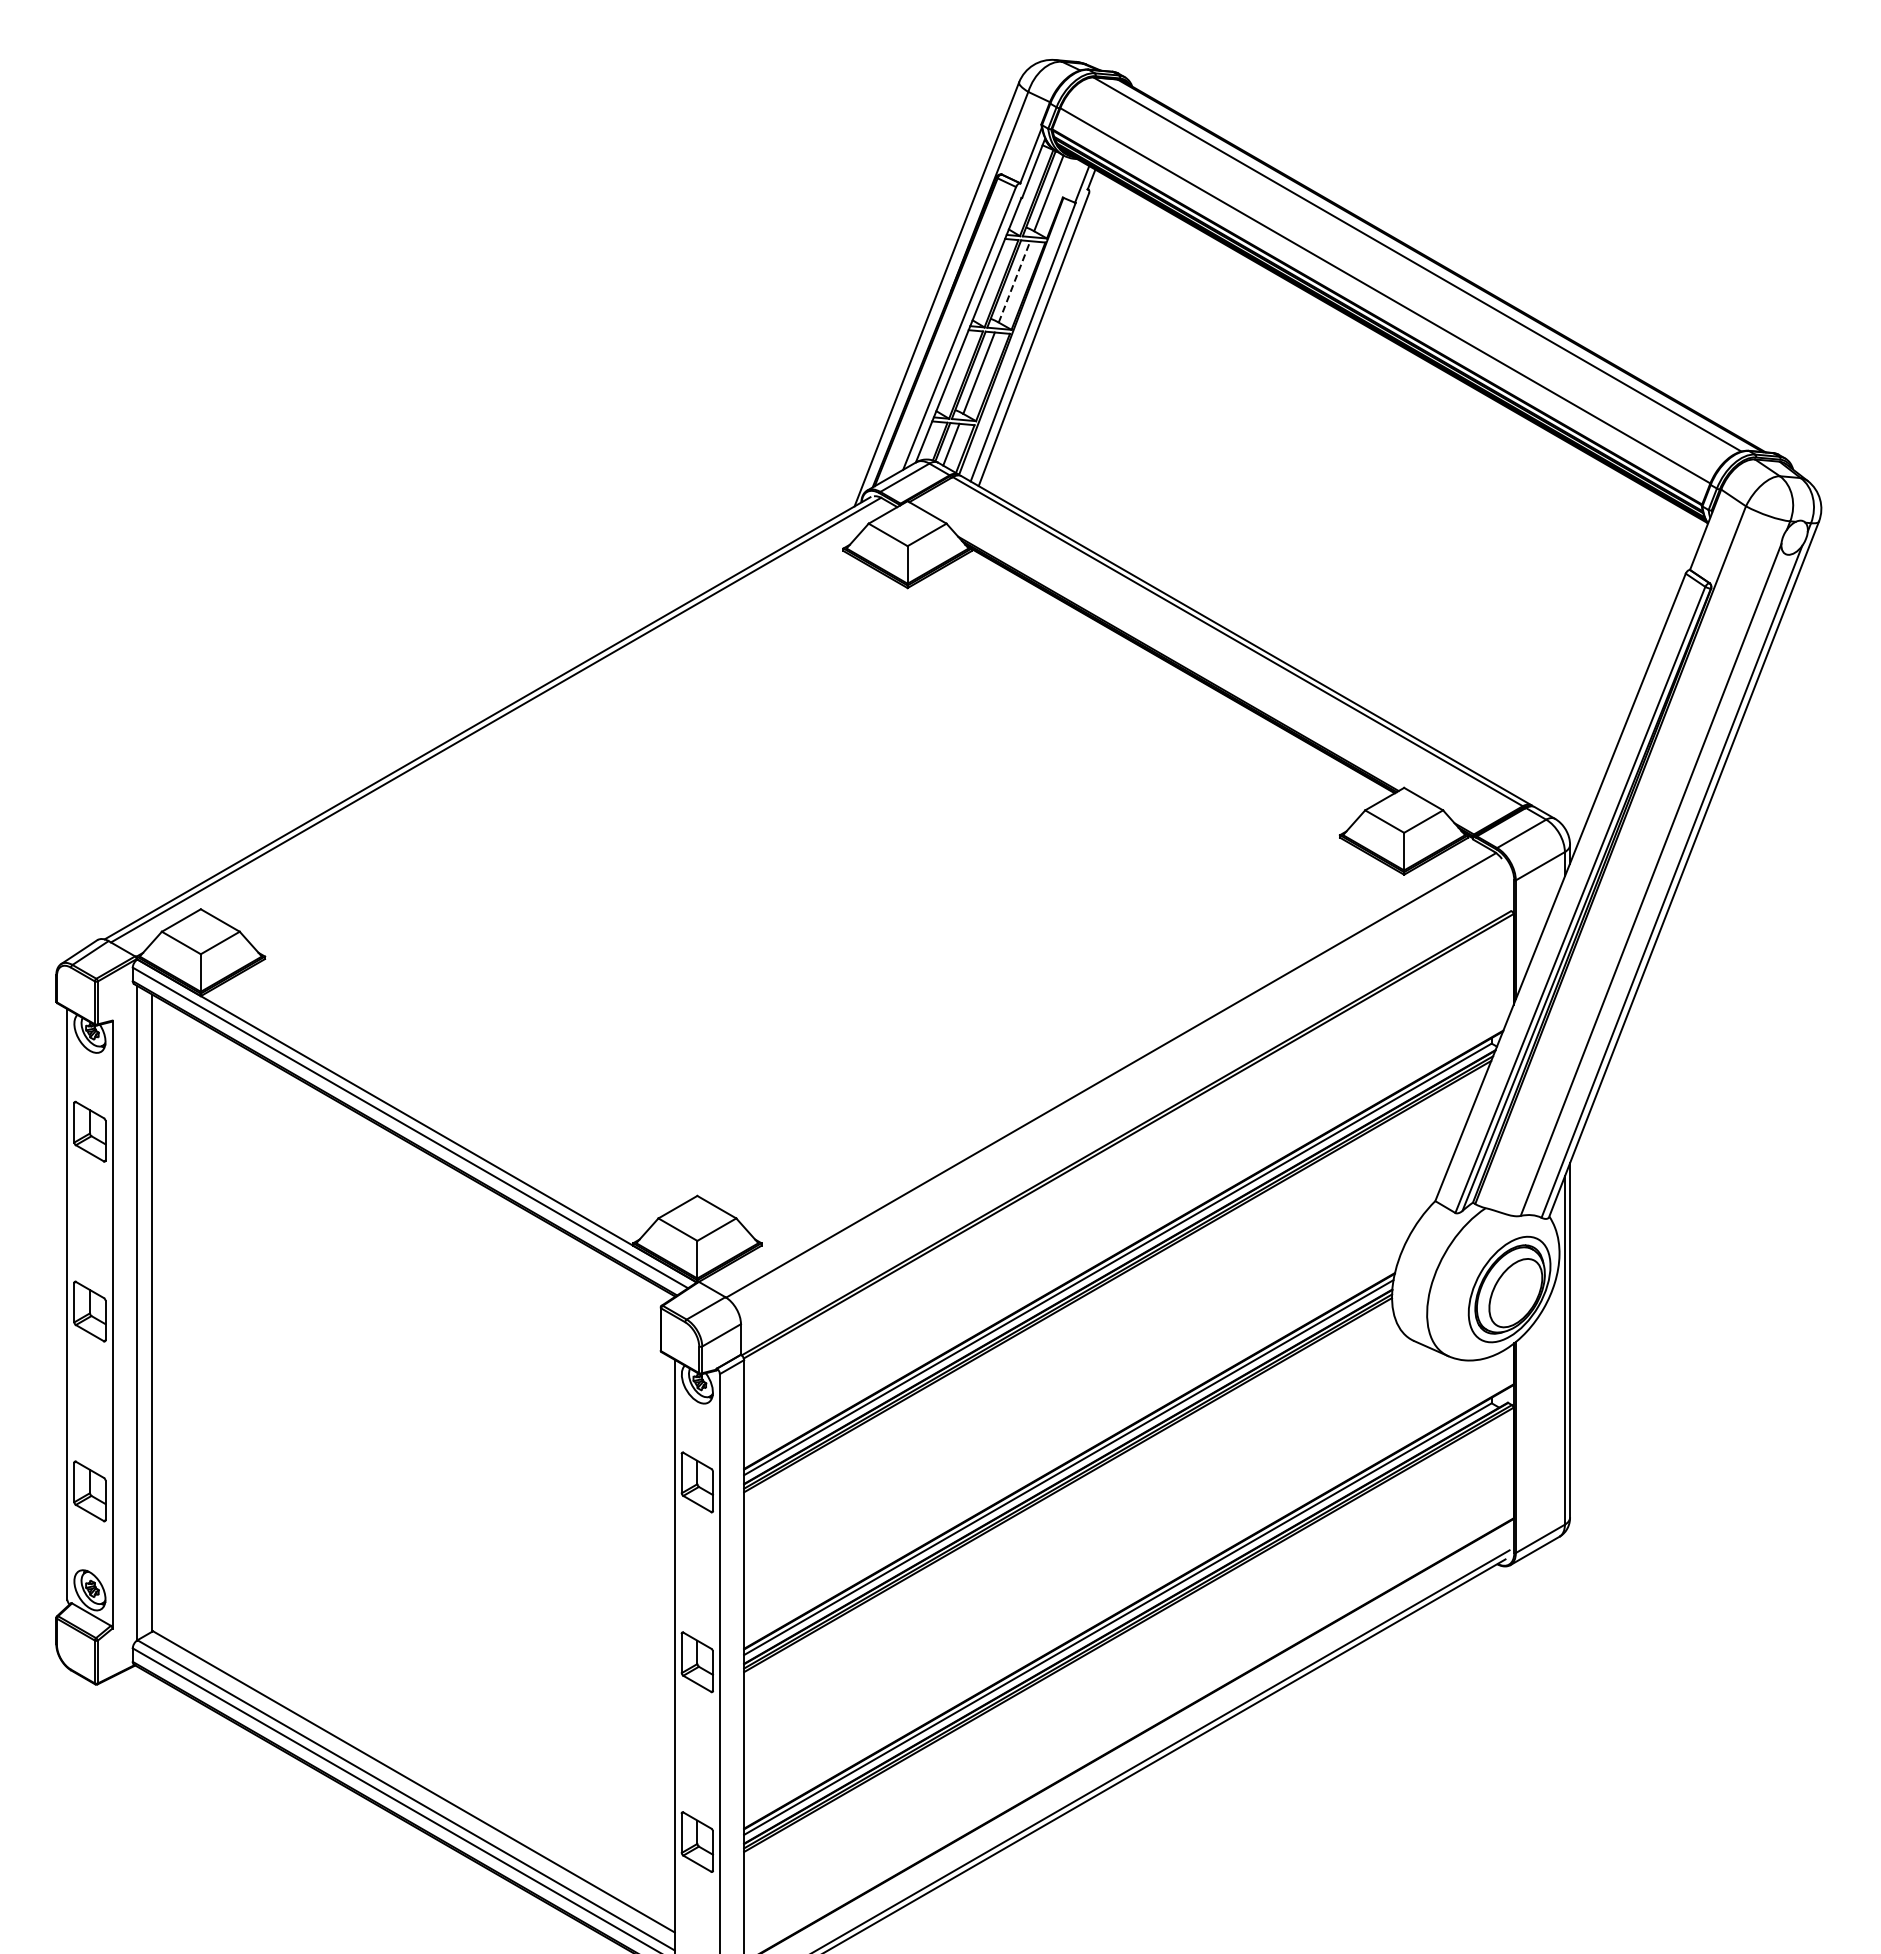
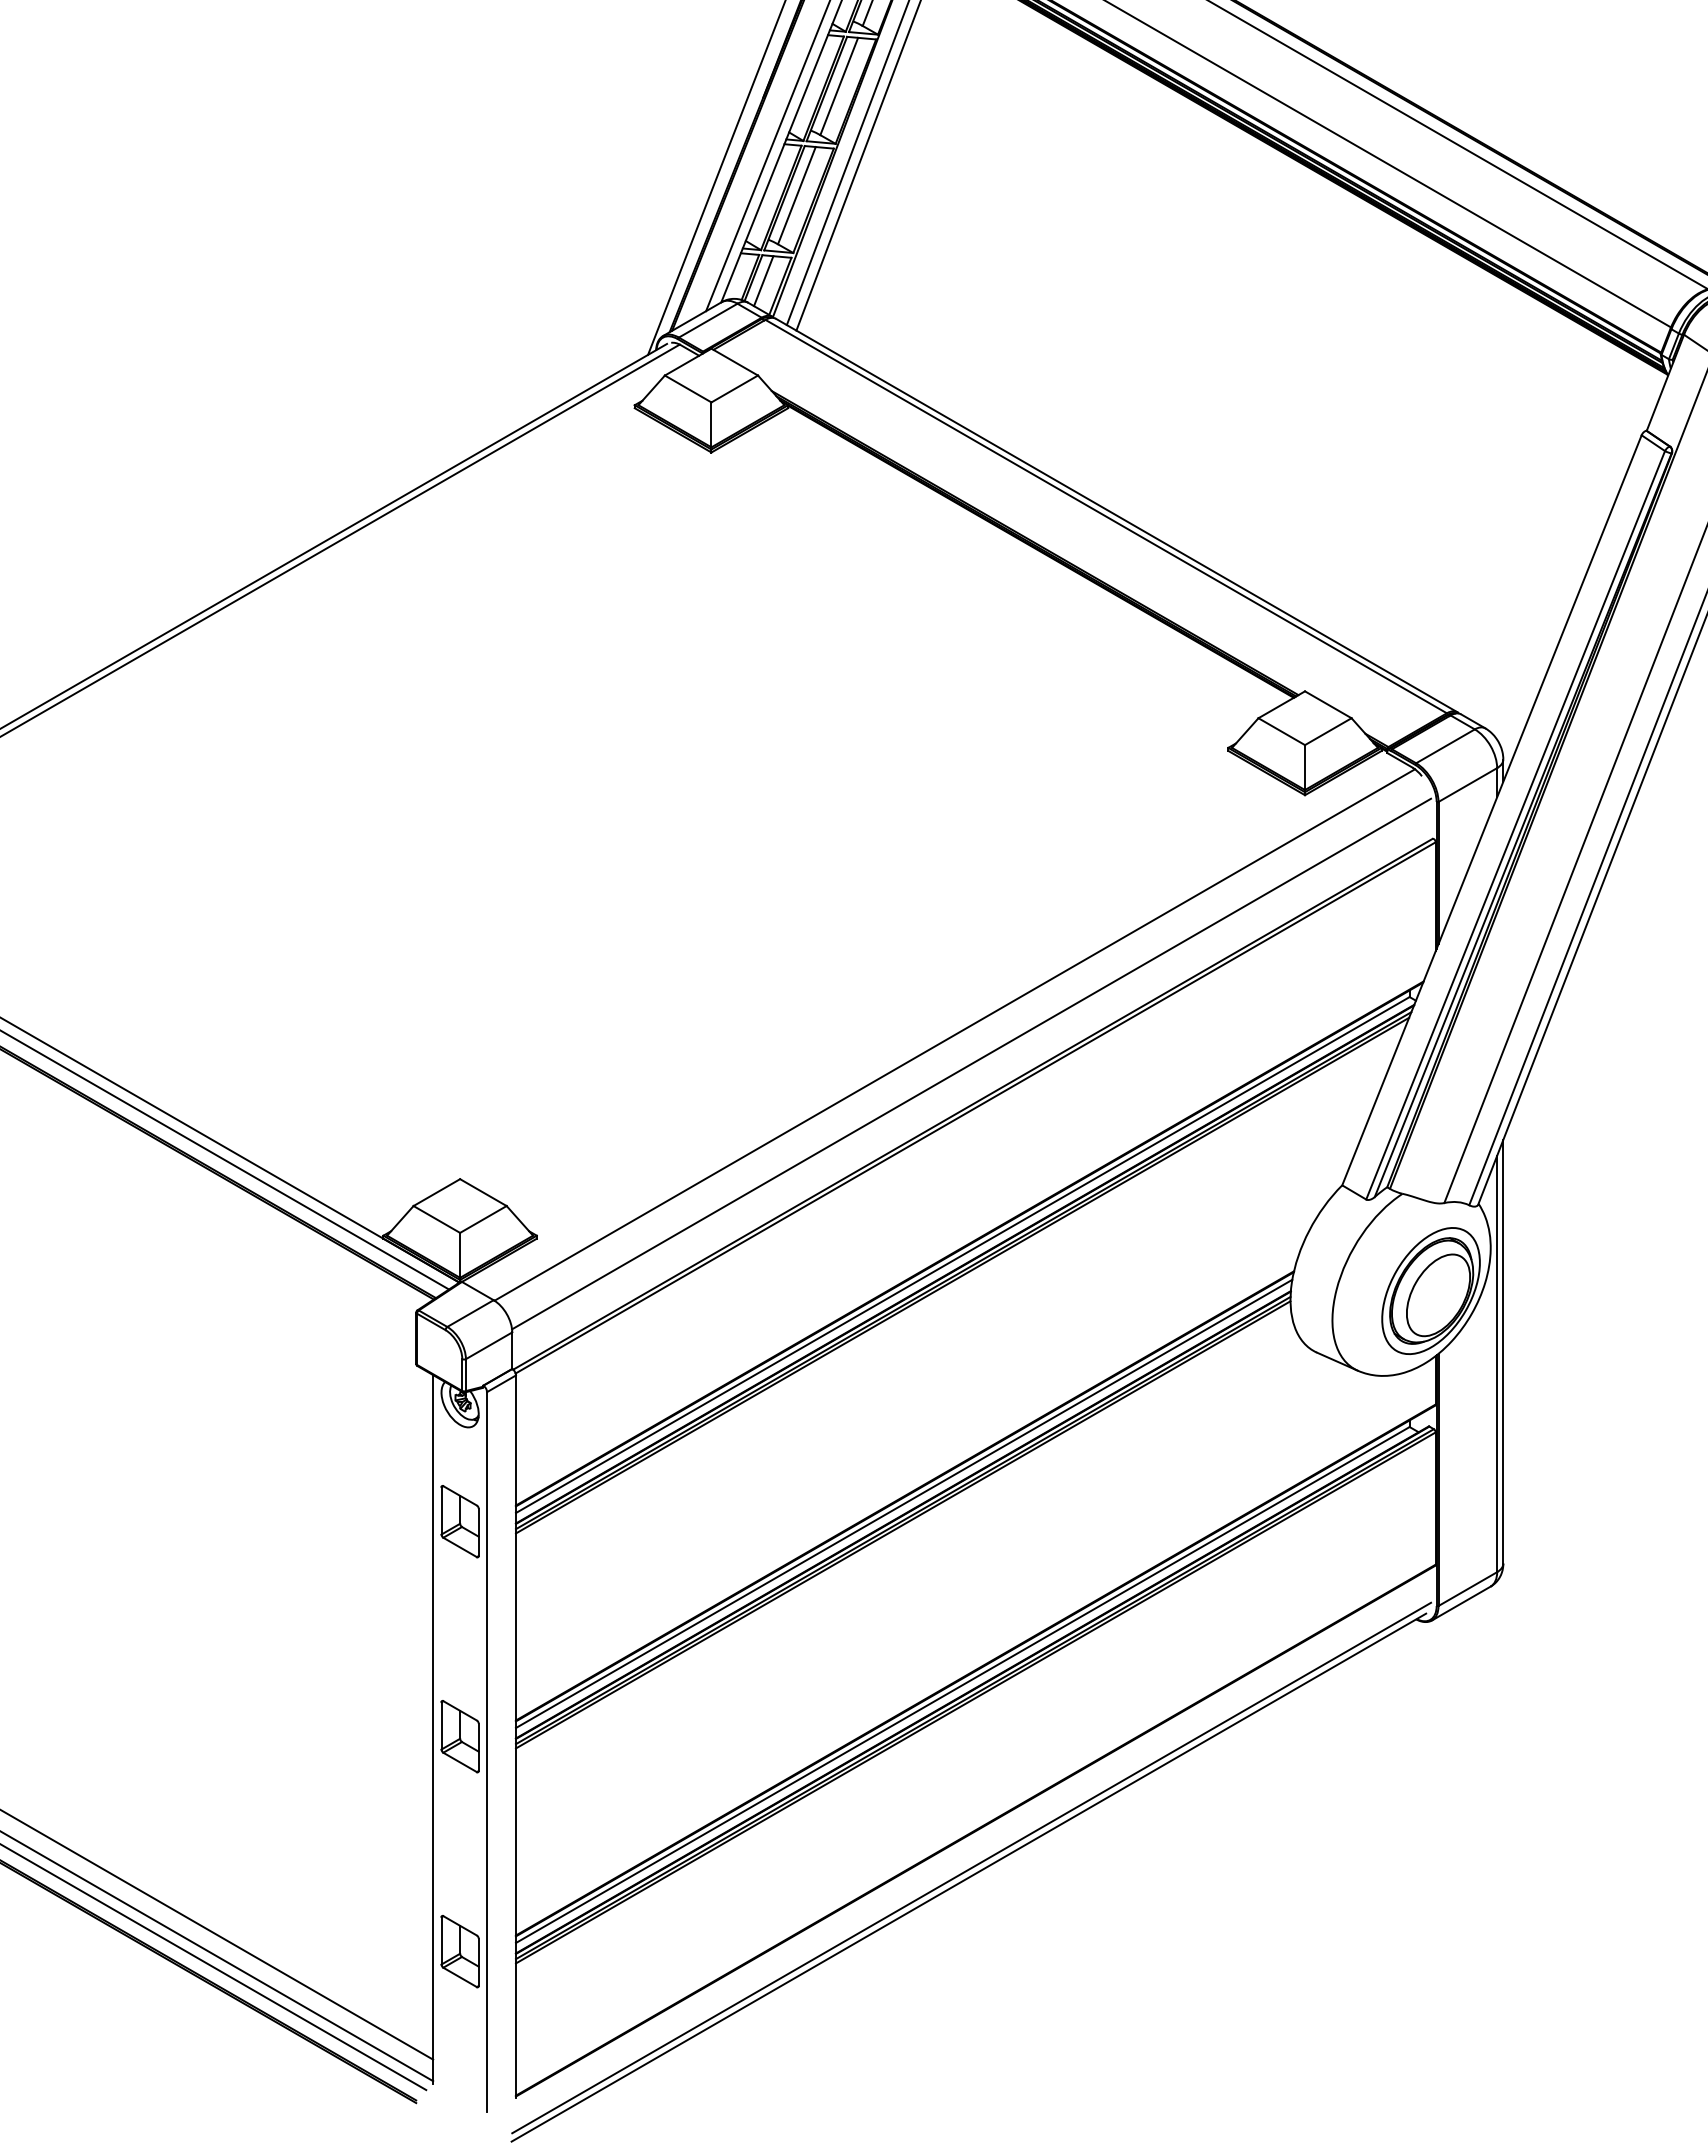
line: (1014, 281) -> (839, 86), dashed -> solid
line: (1124, 1099) -> (970, 1063), added

